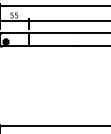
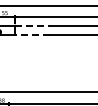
line: (52, 32) -> (32, 25), solid -> dashed
line: (52, 46) -> (32, 35), solid -> dashed

